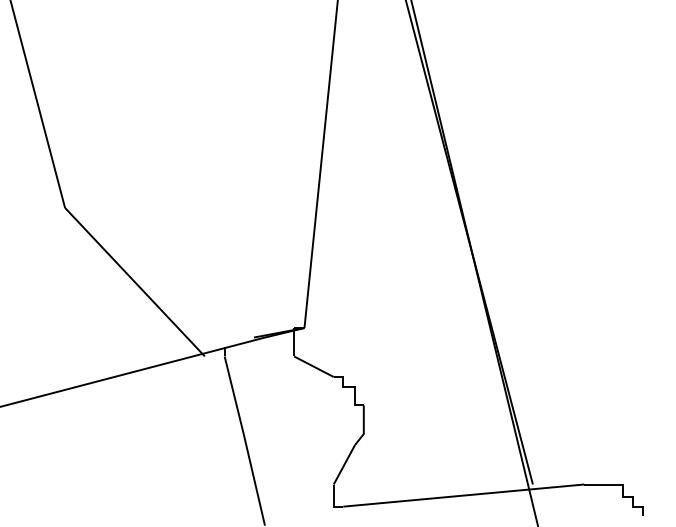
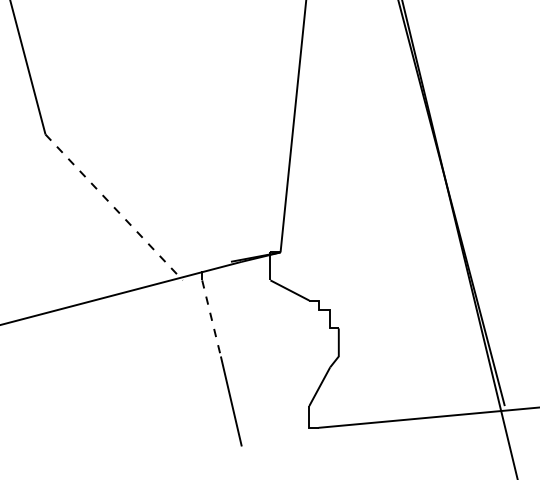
line: (135, 282) -> (114, 207), solid -> dashed
line: (234, 395) -> (211, 318), solid -> dashed

